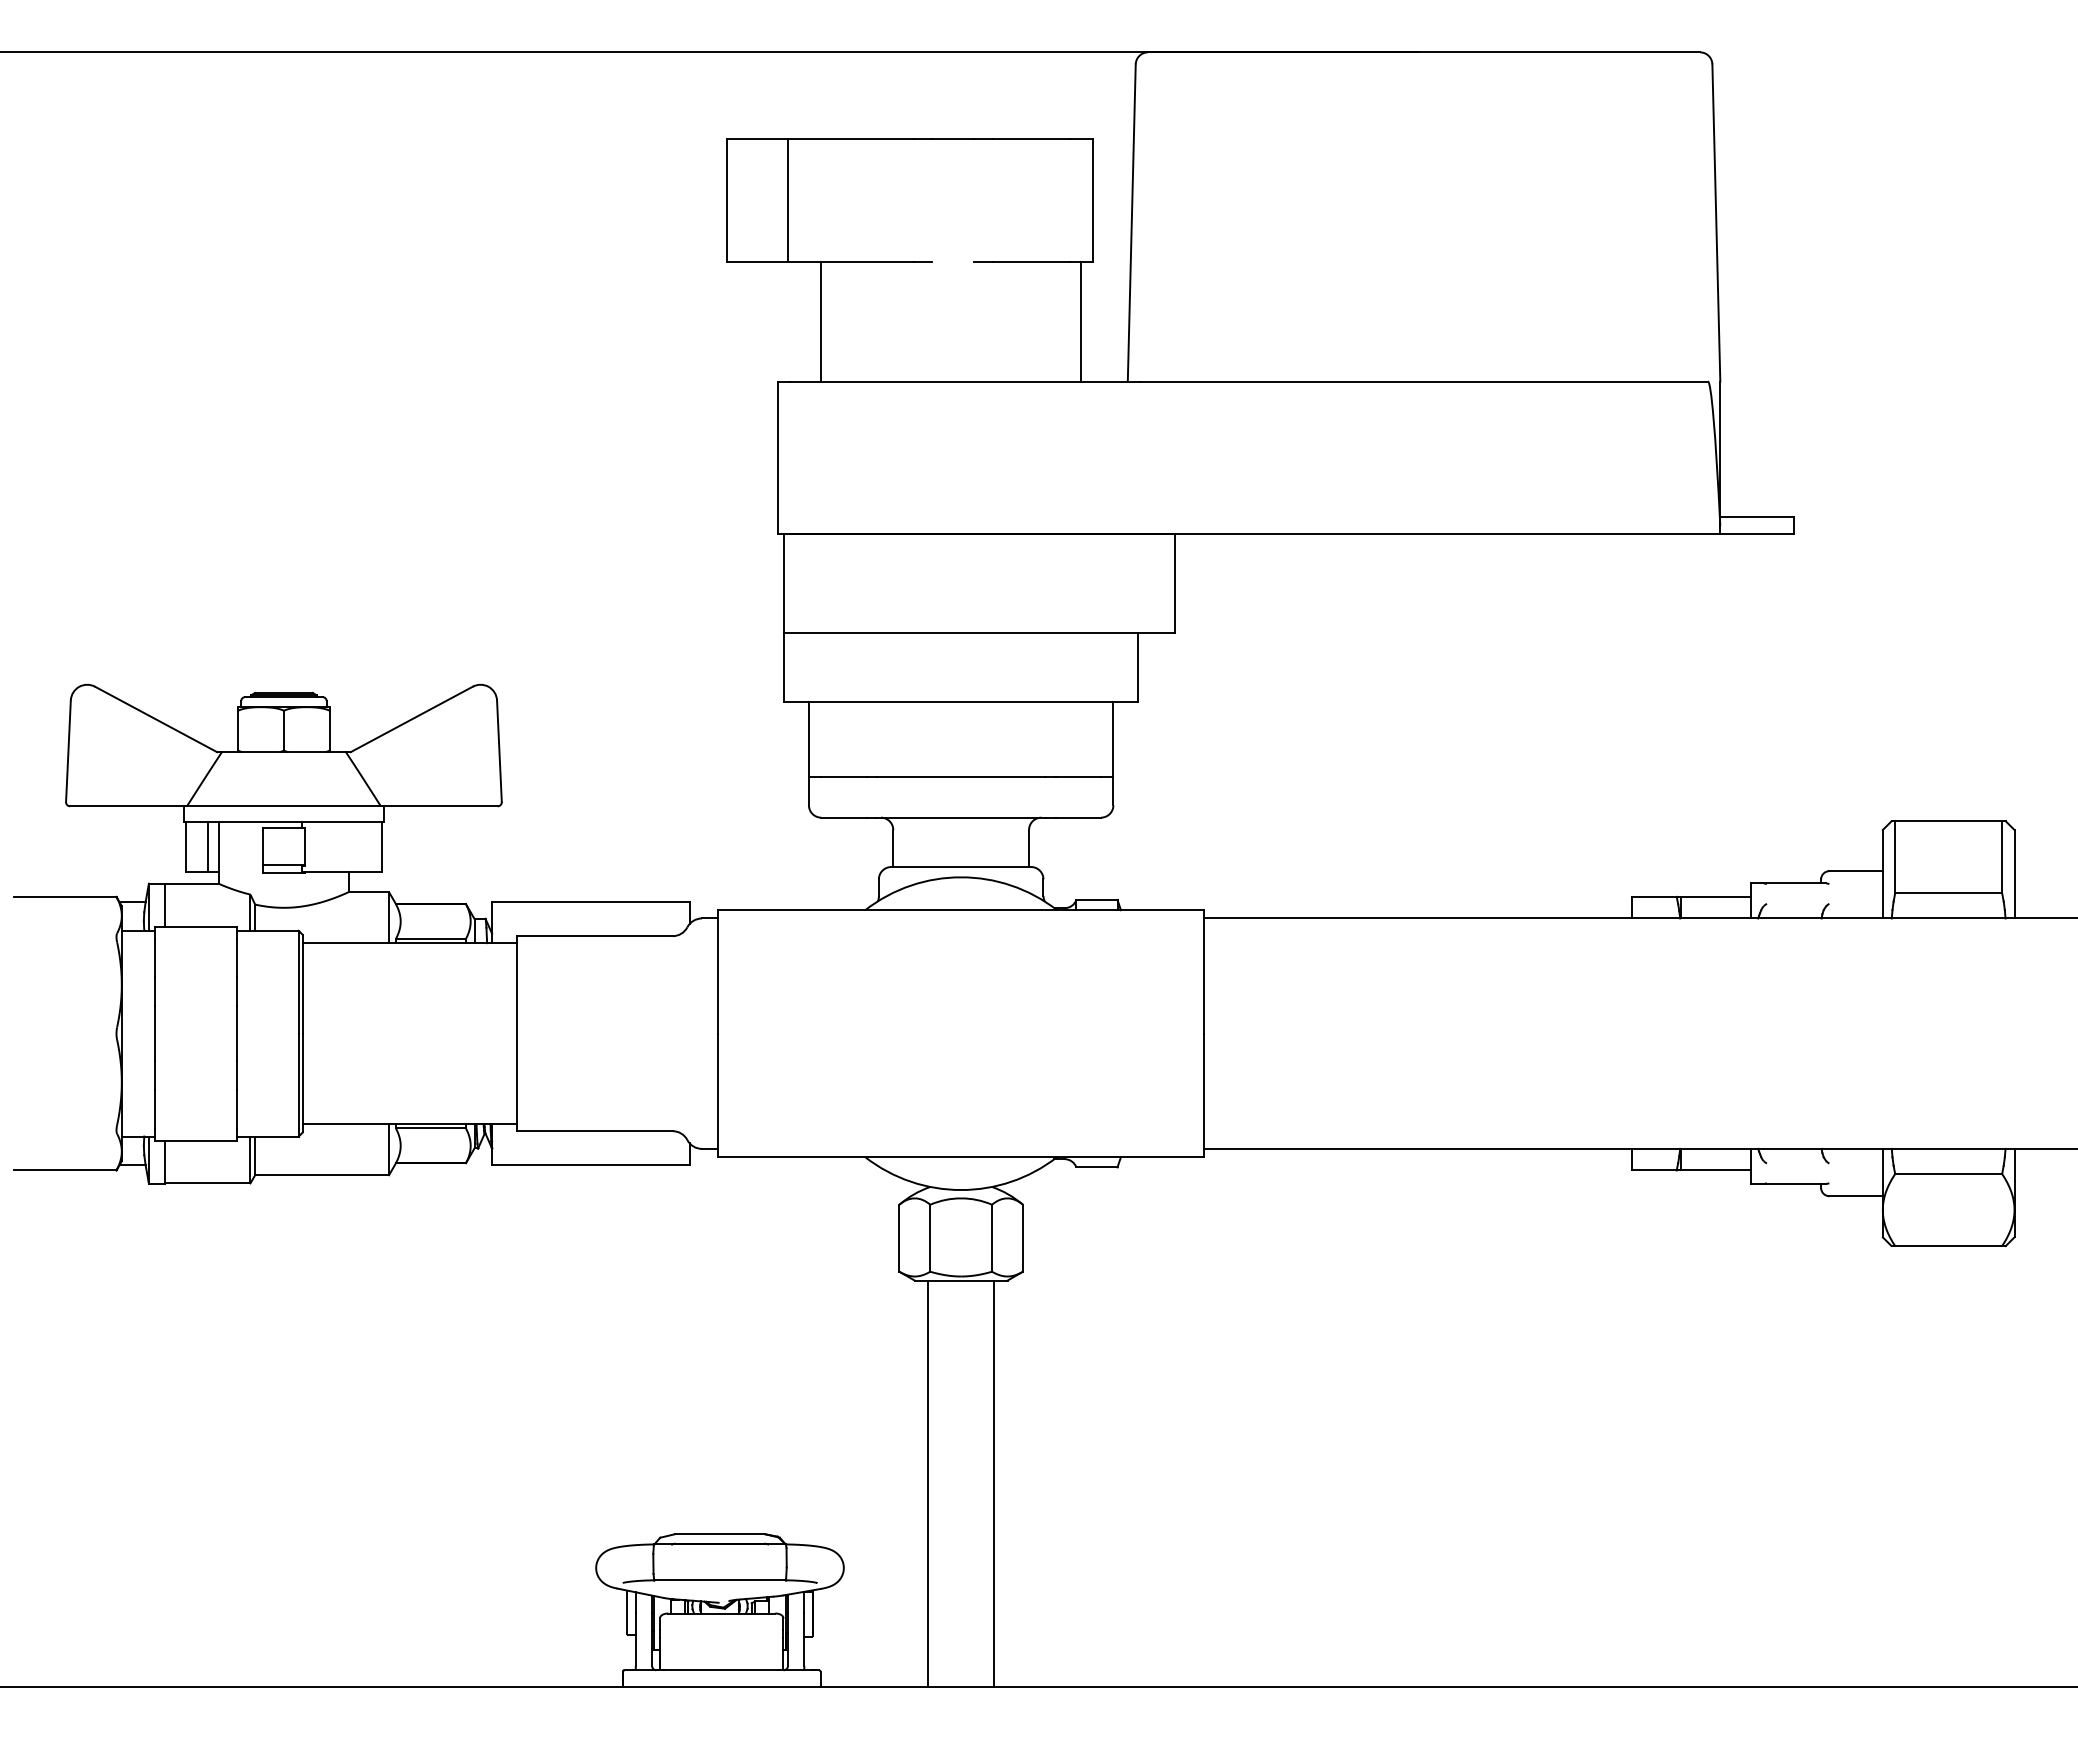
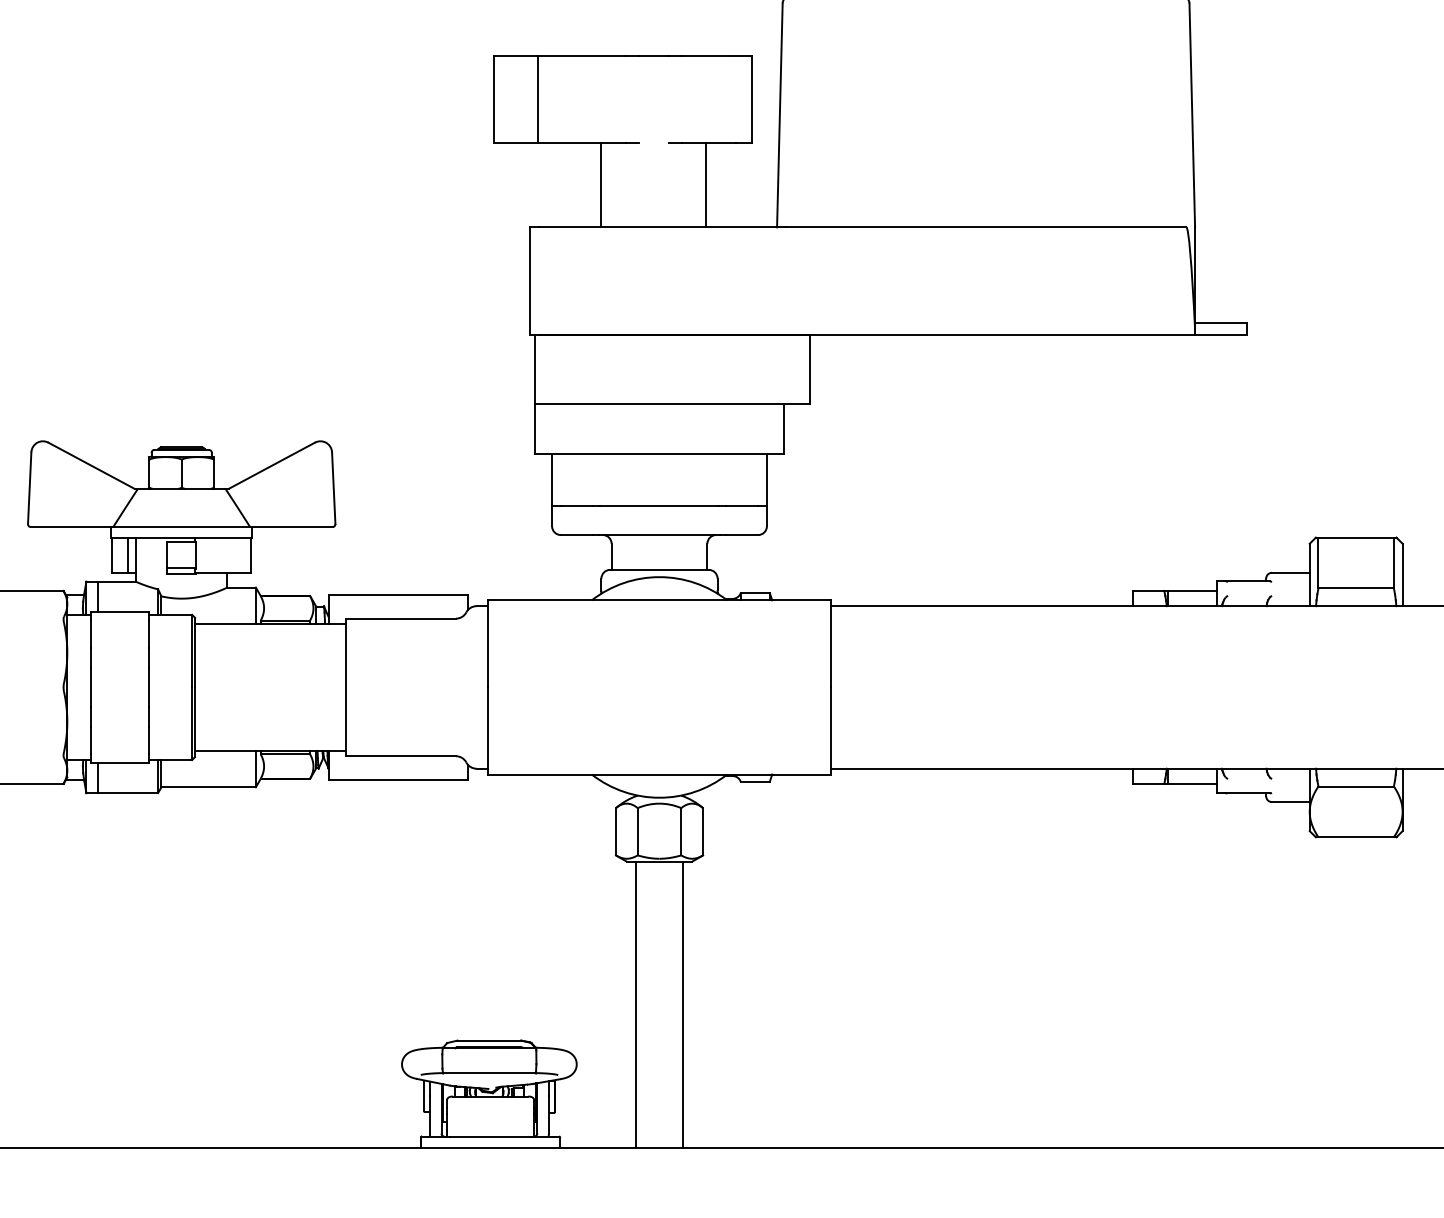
line: (820, 321) -> (601, 185), moved
line: (1081, 321) -> (706, 185), moved

